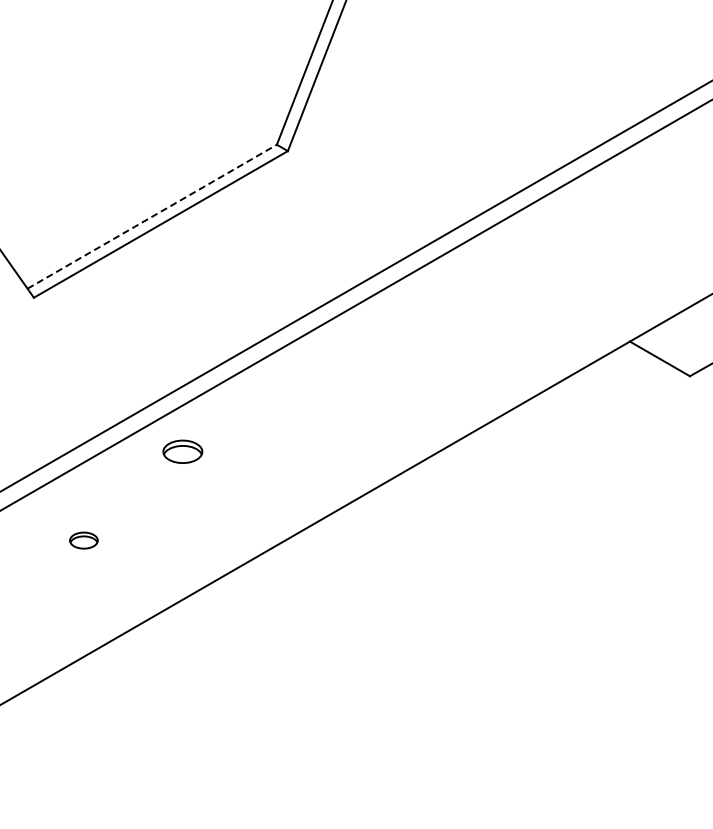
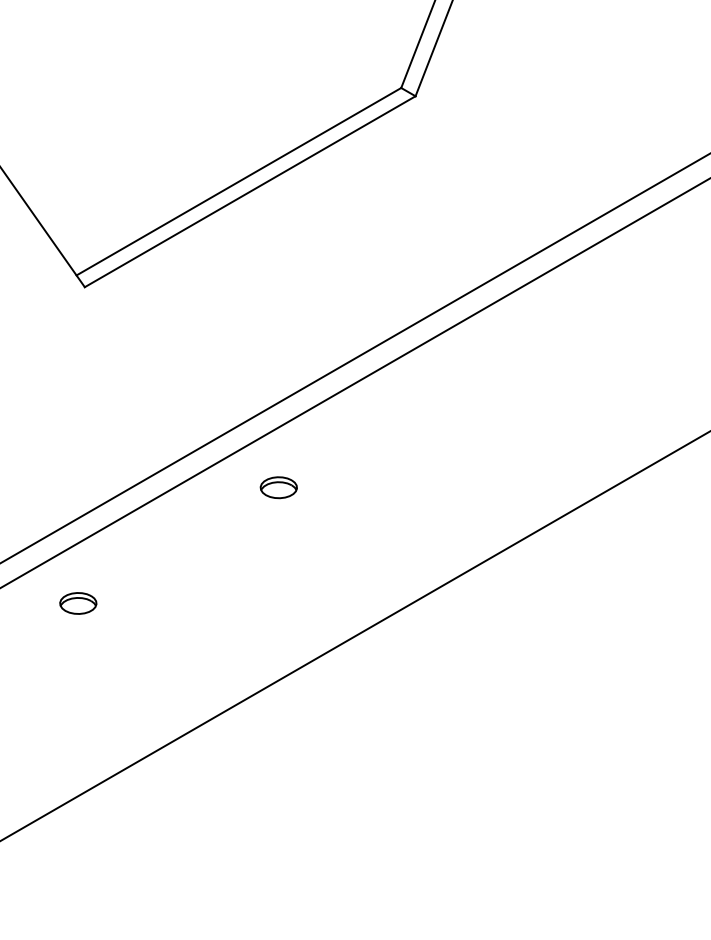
line: (152, 216) -> (239, 181), dashed -> solid
part: (182, 451) -> (278, 487), size x0.71
part: (83, 540) -> (77, 603), moved

